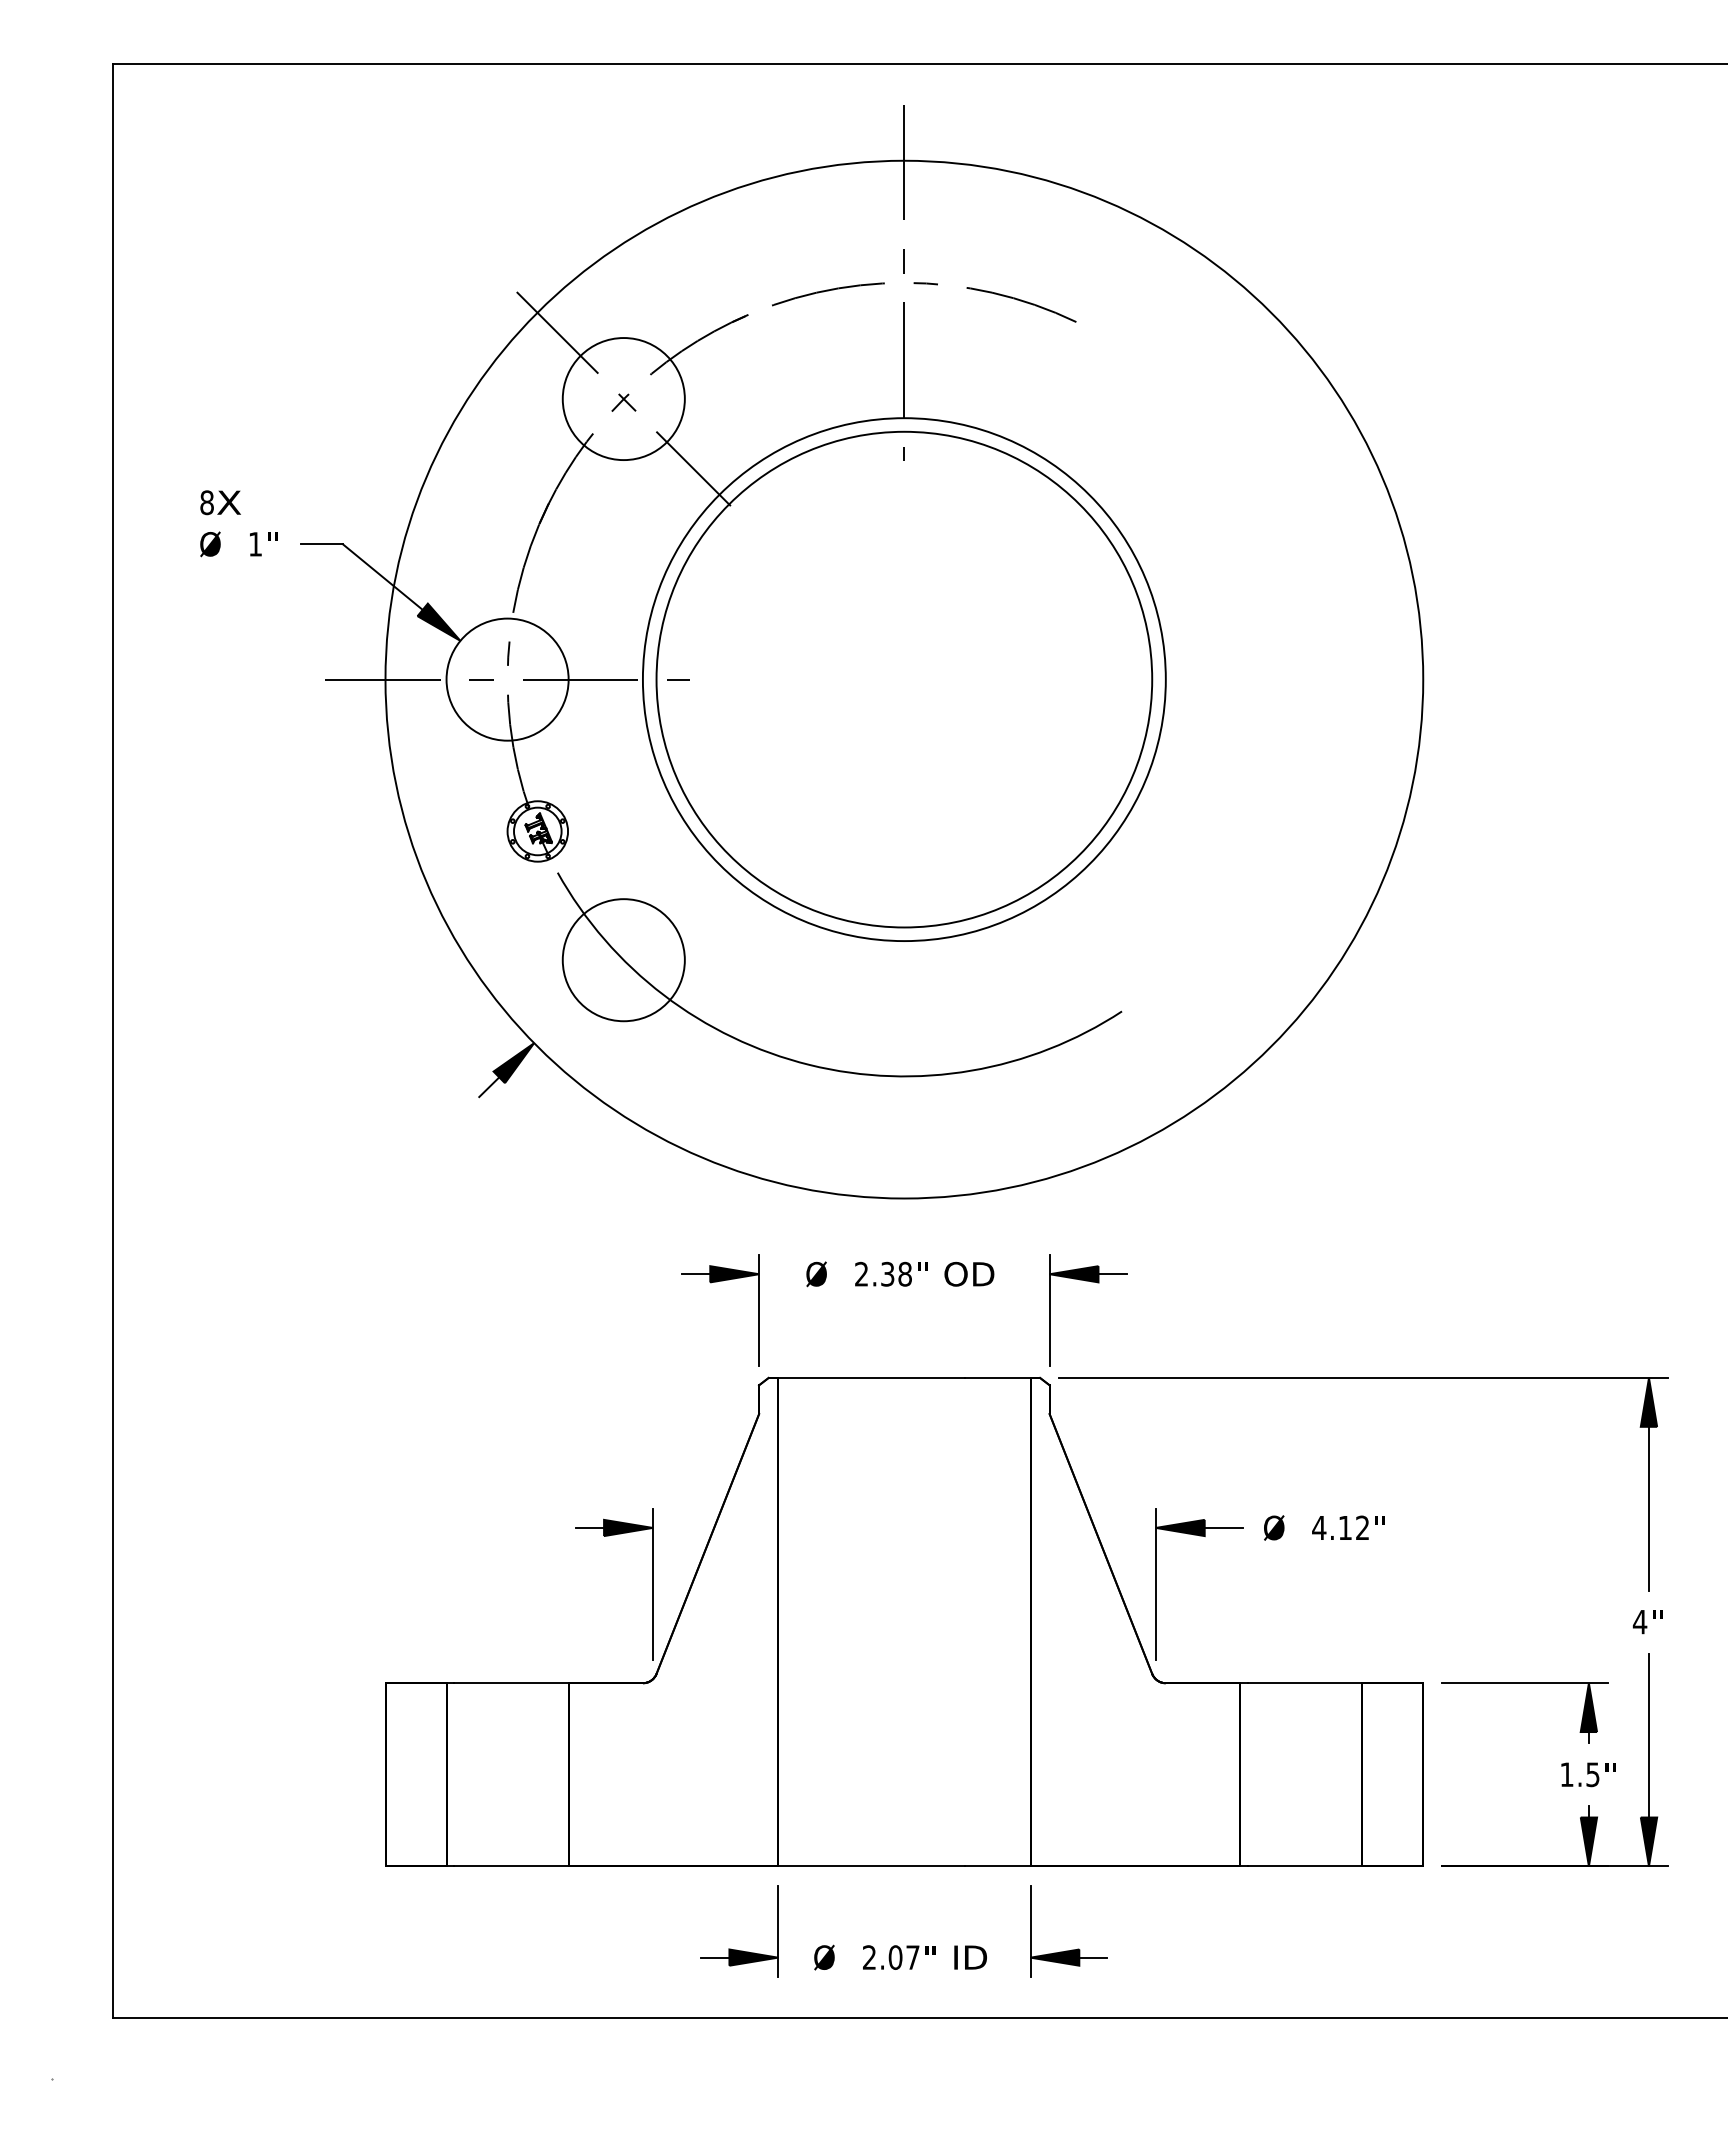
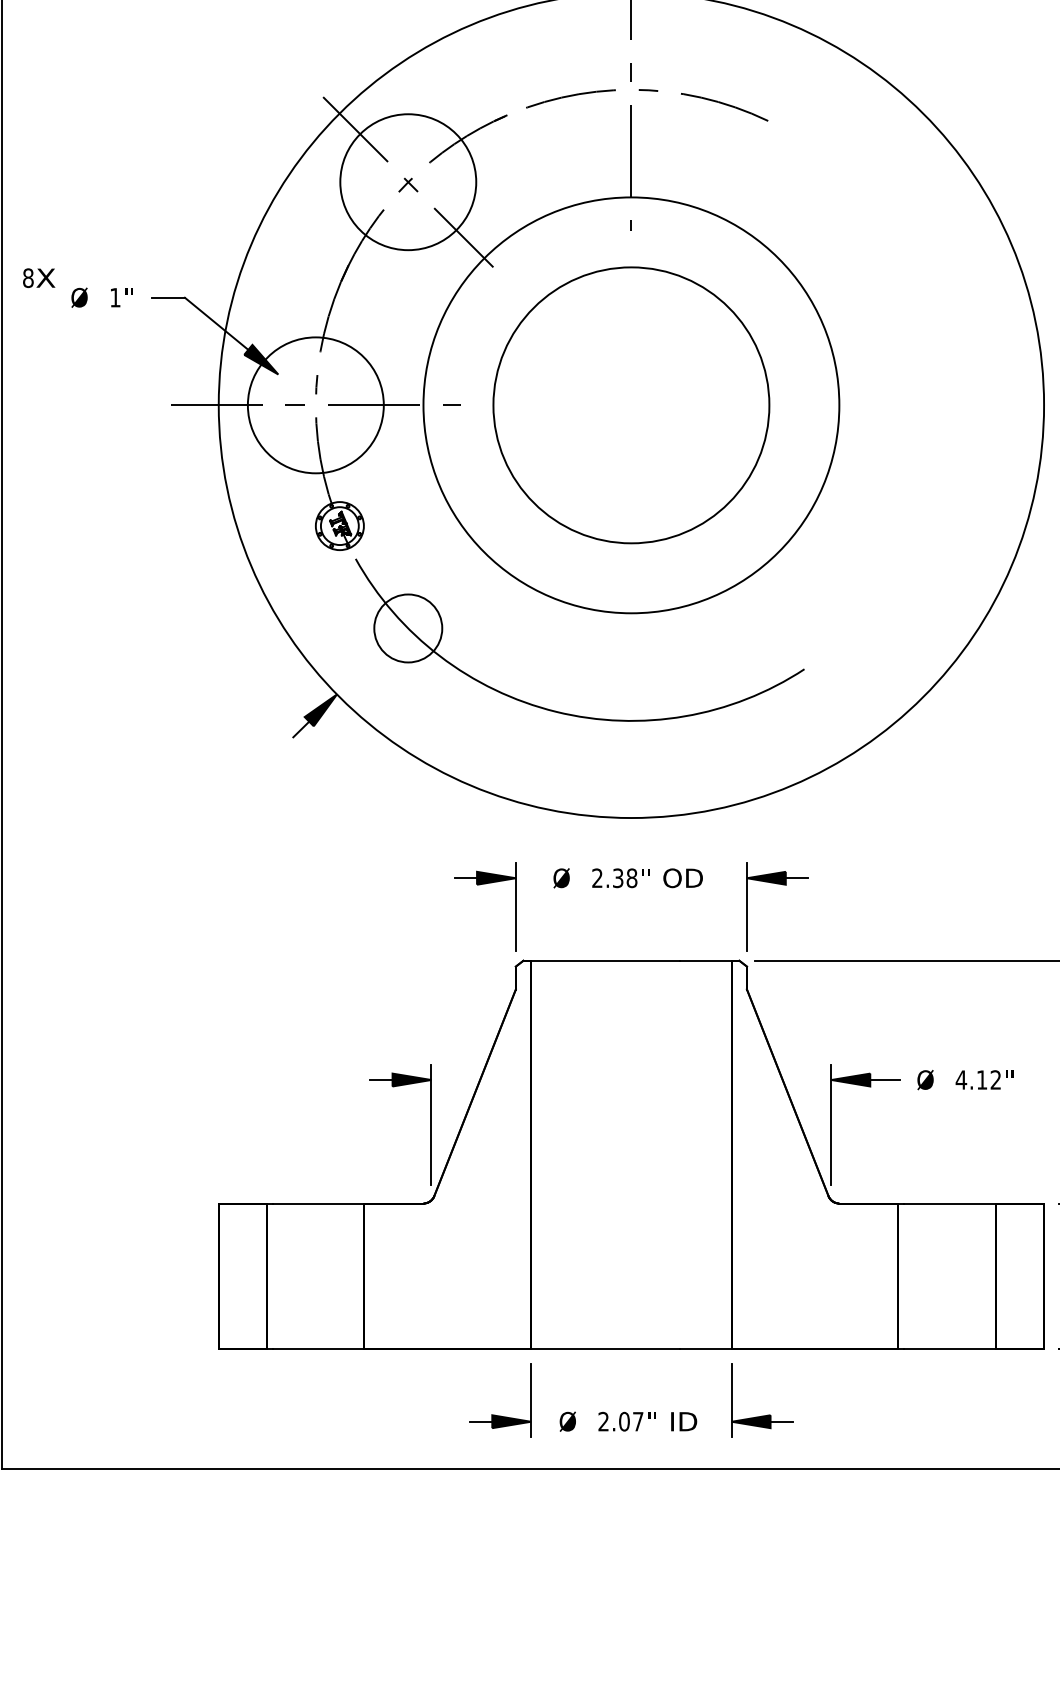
circle: (623, 399) -> (408, 182), size x1.4
text: (220, 502) -> (39, 278), moved
circle: (507, 679) -> (315, 405), size x1.4
circle: (904, 679) -> (631, 405), size x0.7
circle: (623, 960) -> (408, 628), size x0.7

